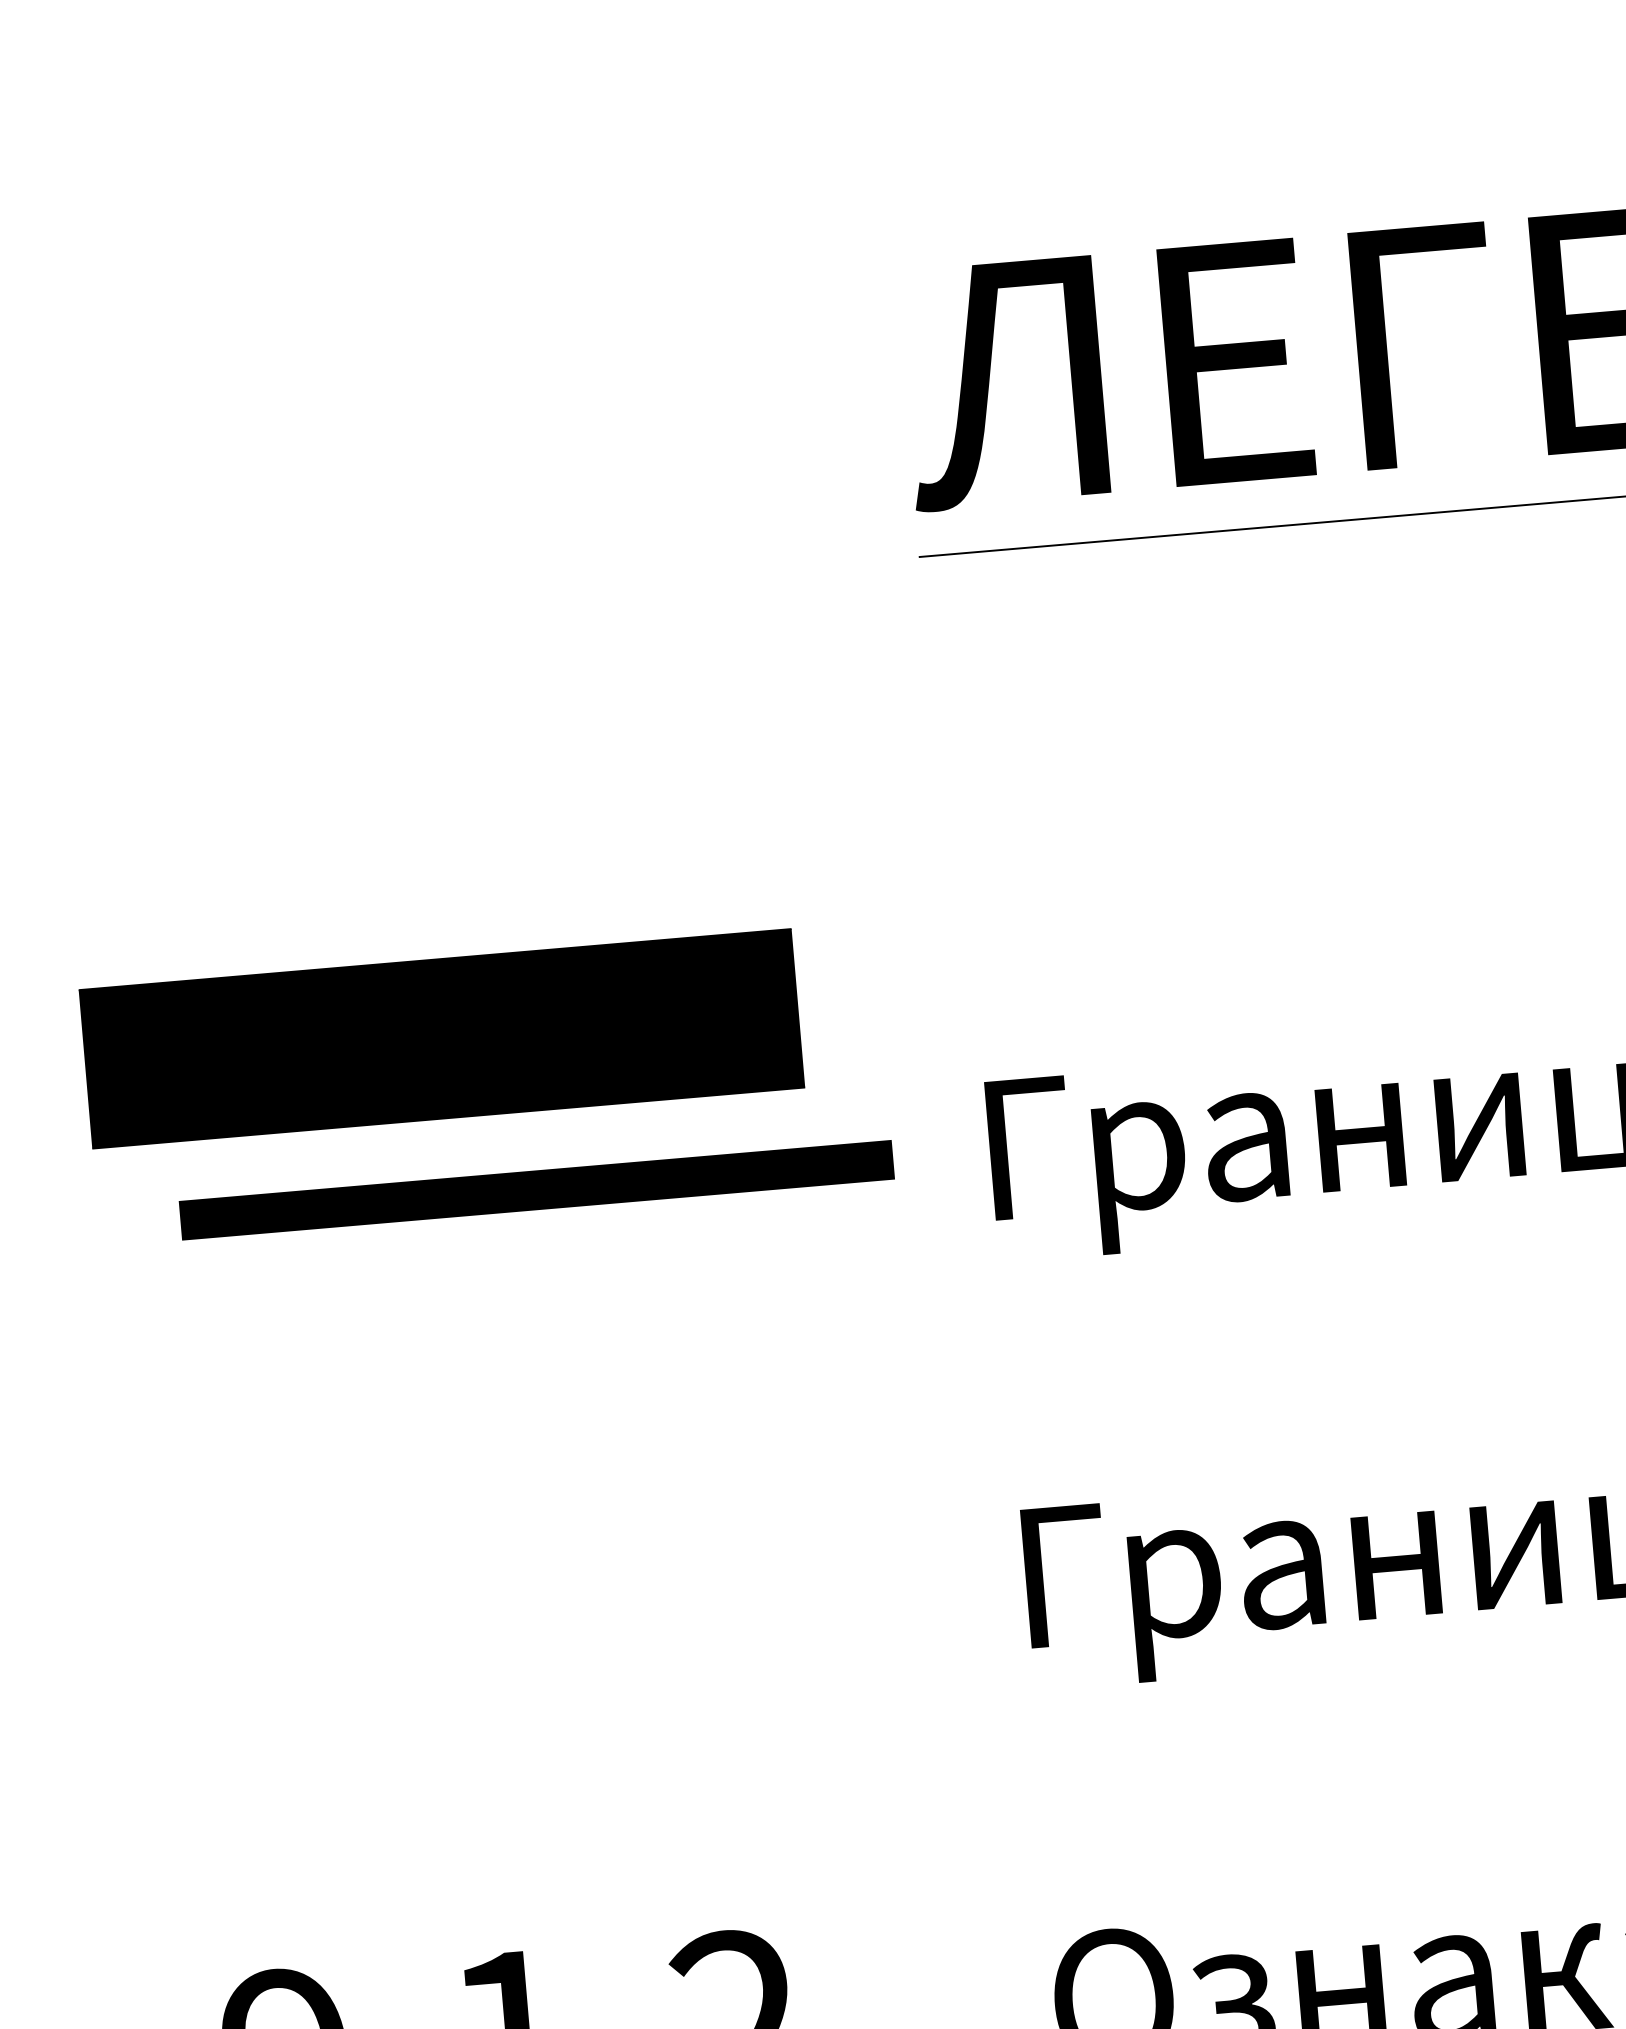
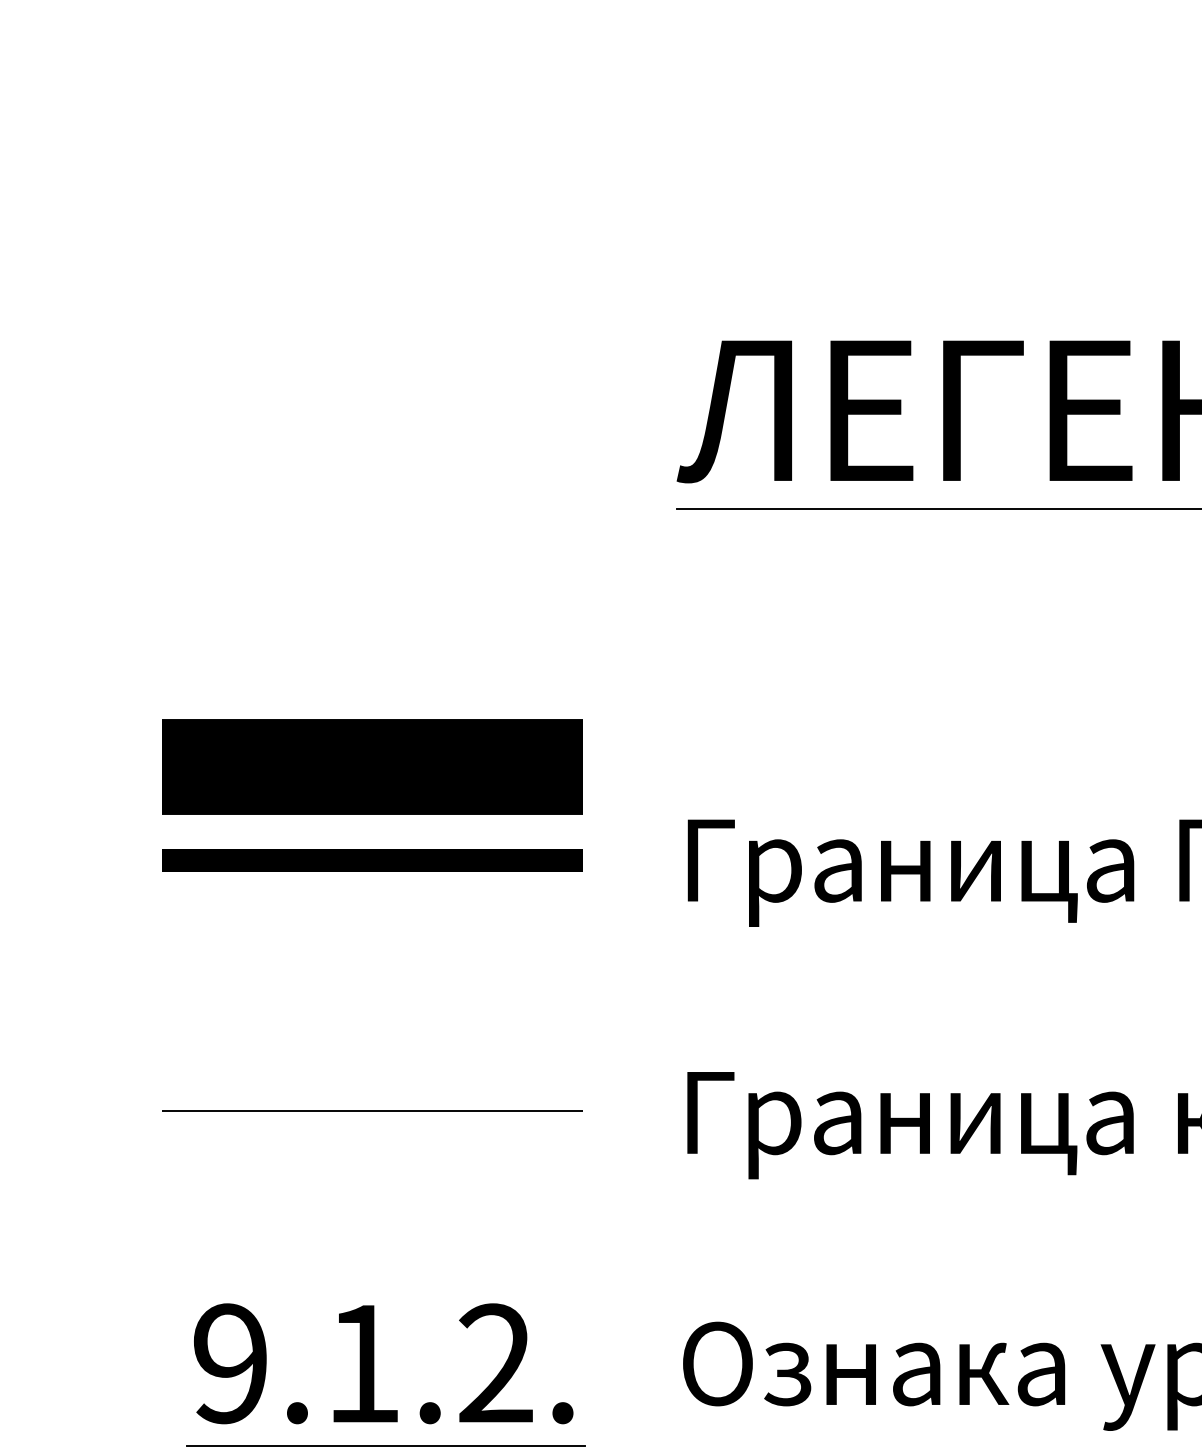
line: (536, 1190) -> (372, 860), moved
line: (491, 1620) -> (372, 1110), added

